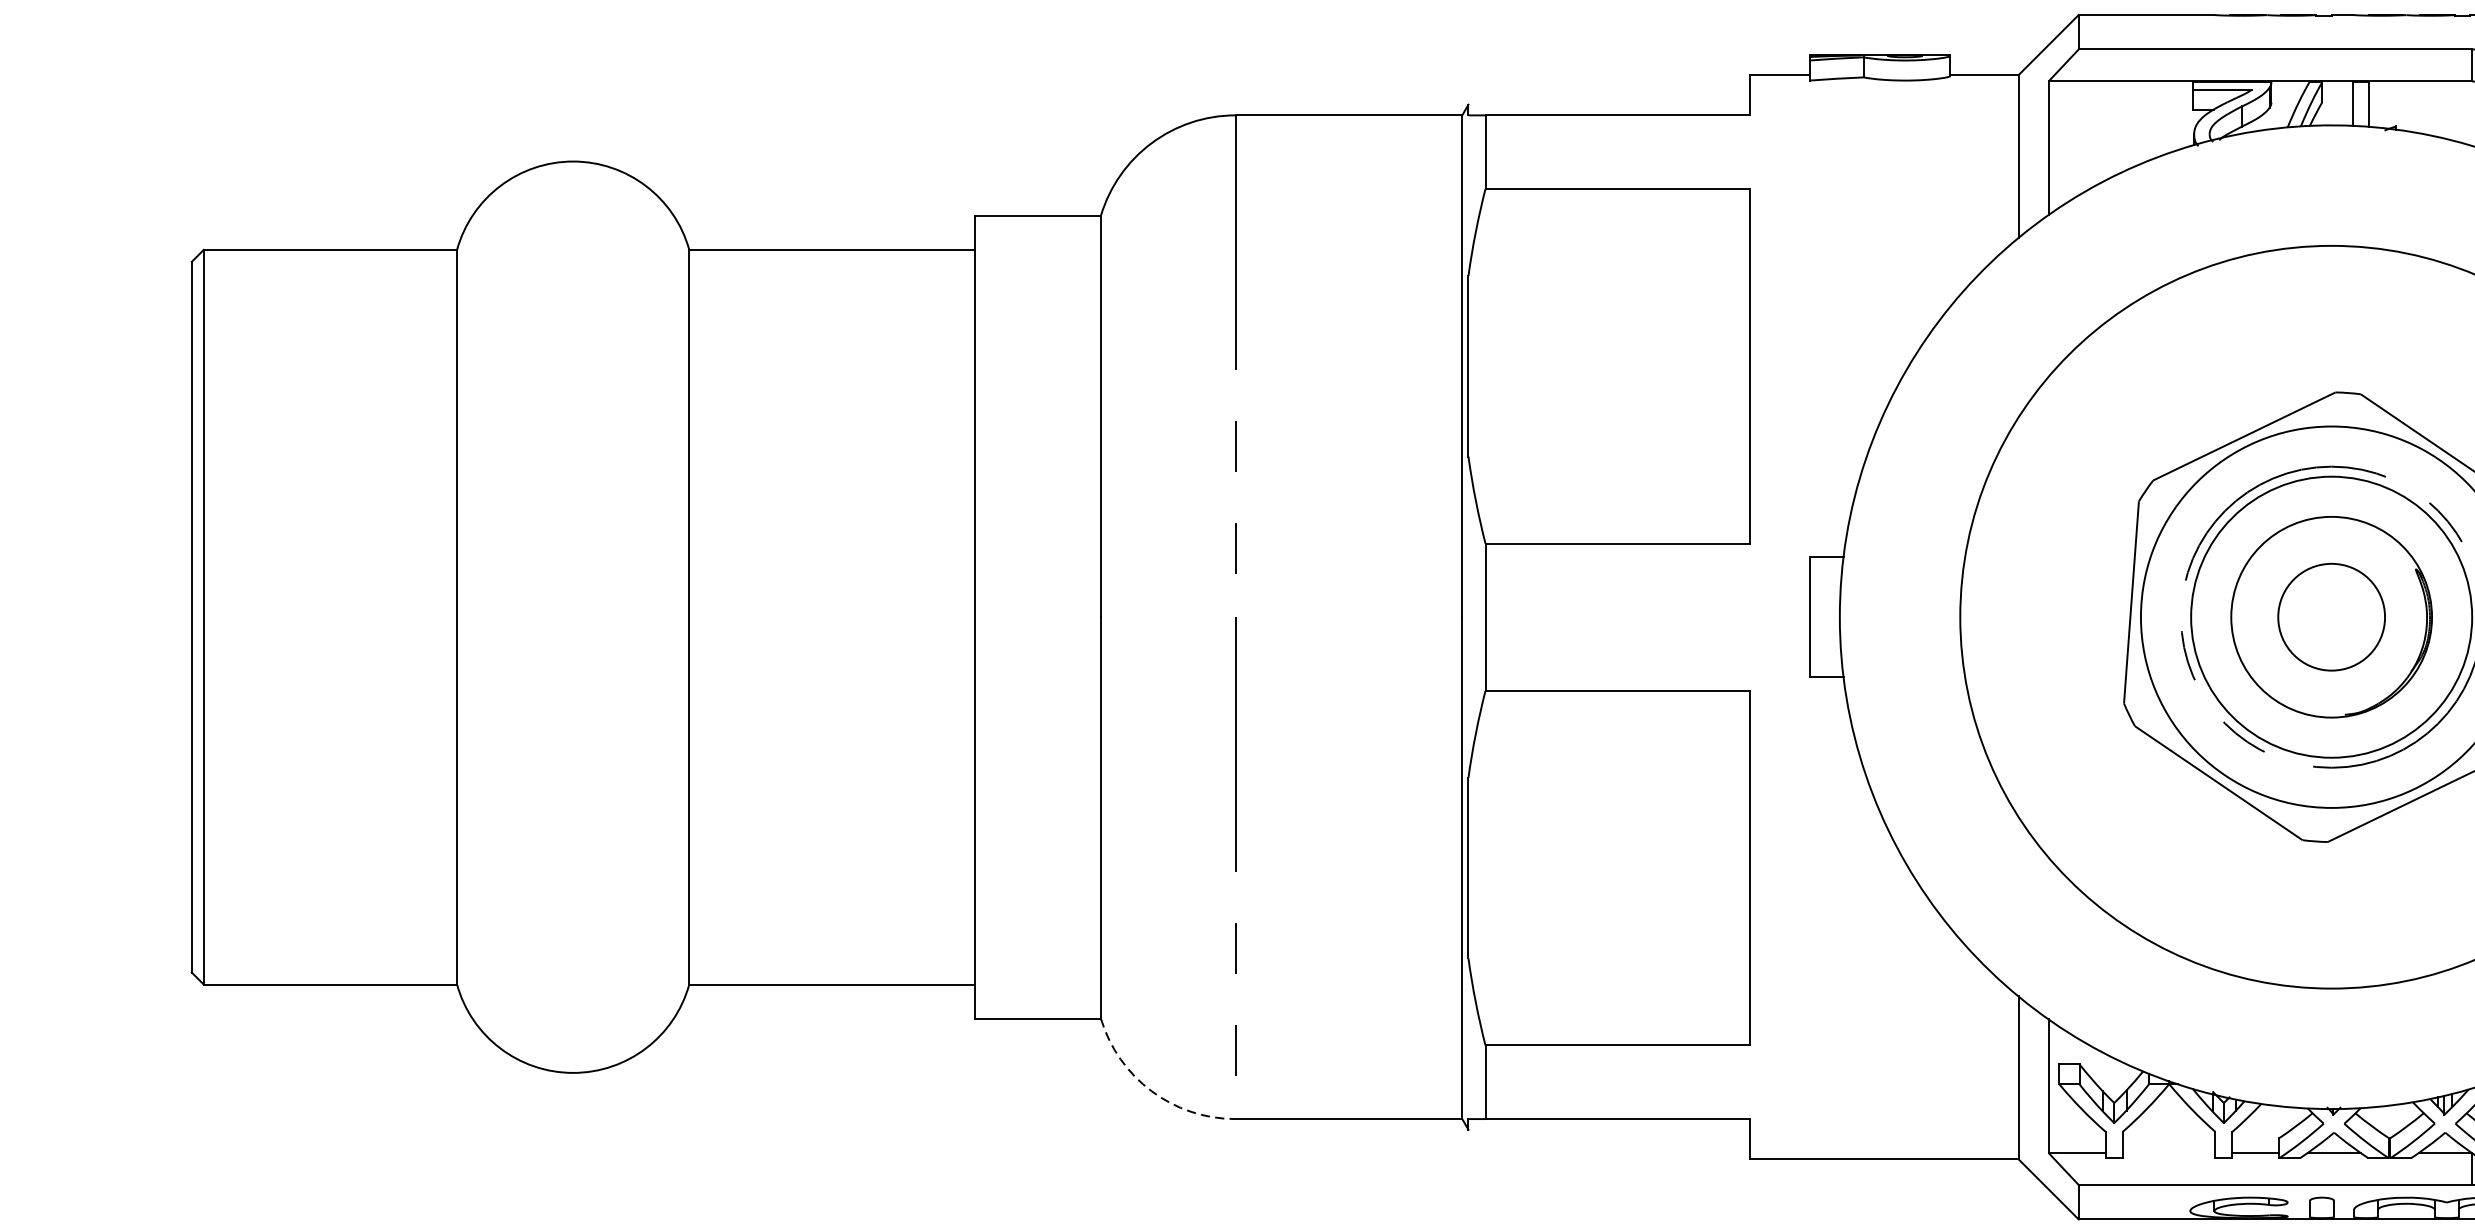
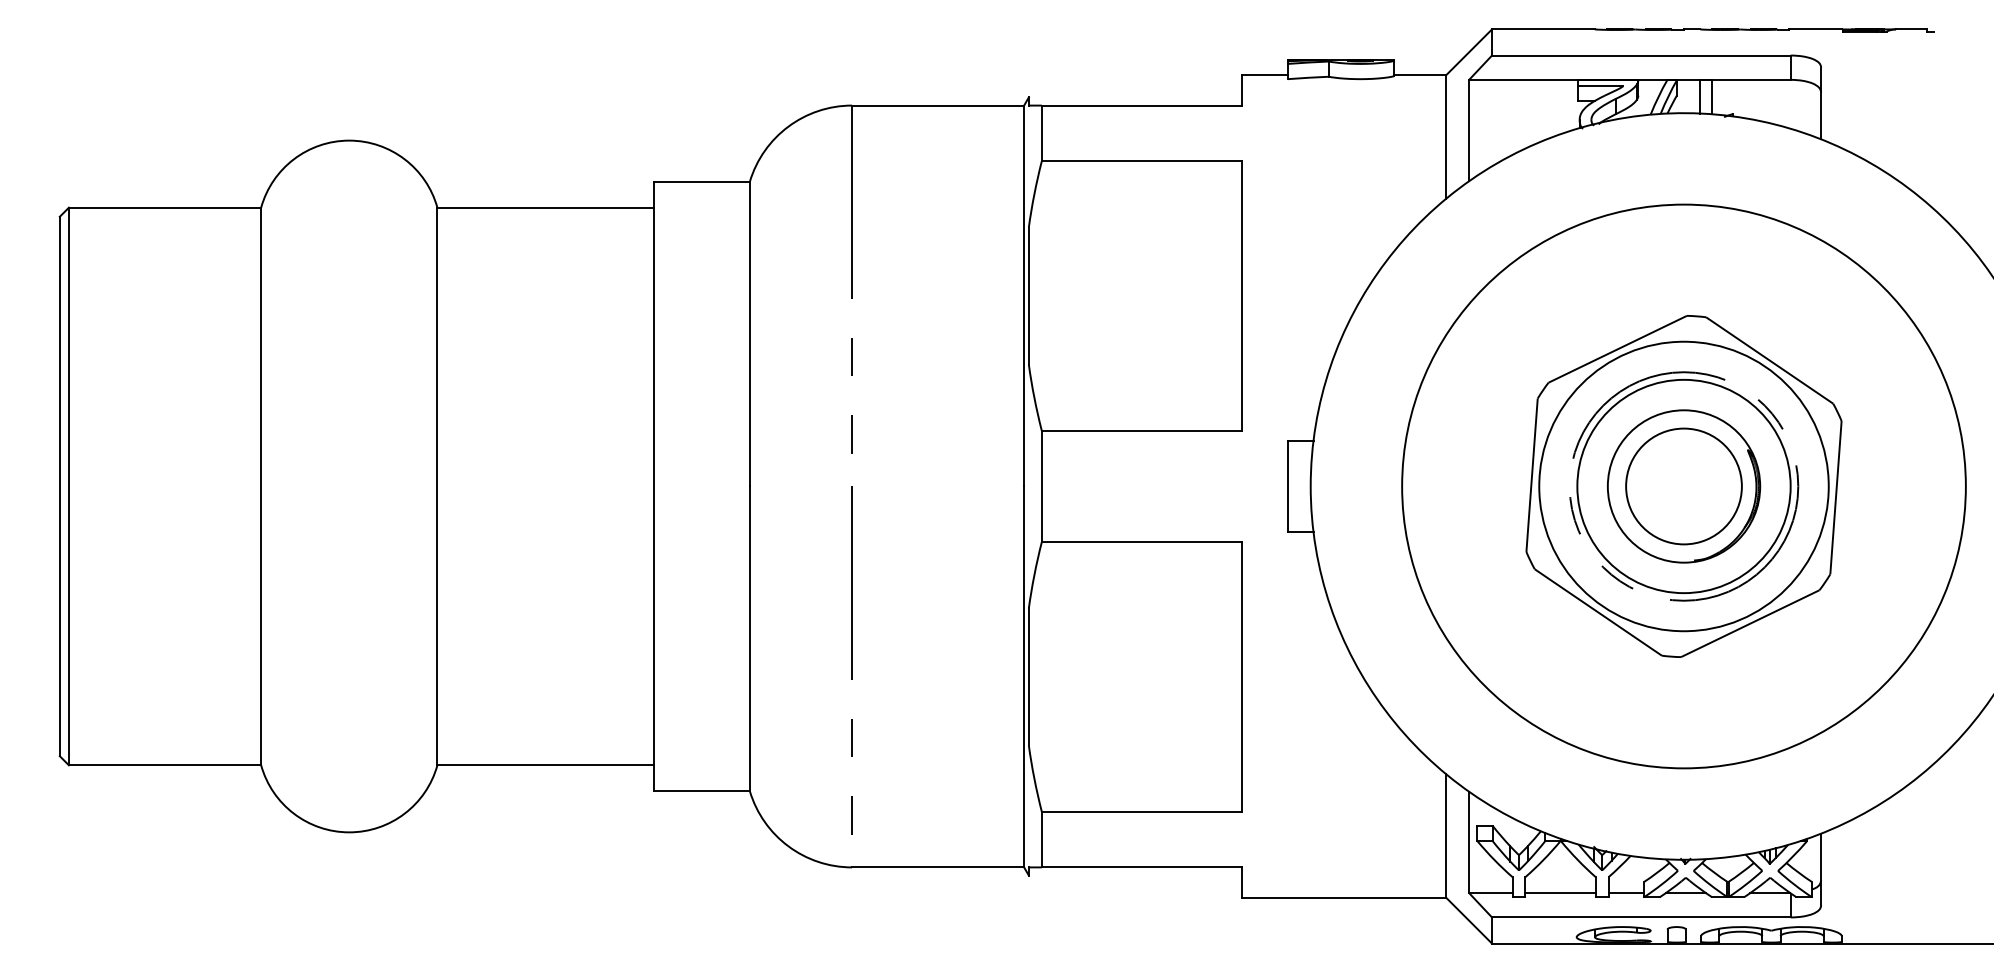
circle: (2330, 617) -> (1683, 486), size x1.43
arc: (1151, 1091) -> (788, 846), dashed -> solid
line: (2168, 1153) -> (1560, 893), added

